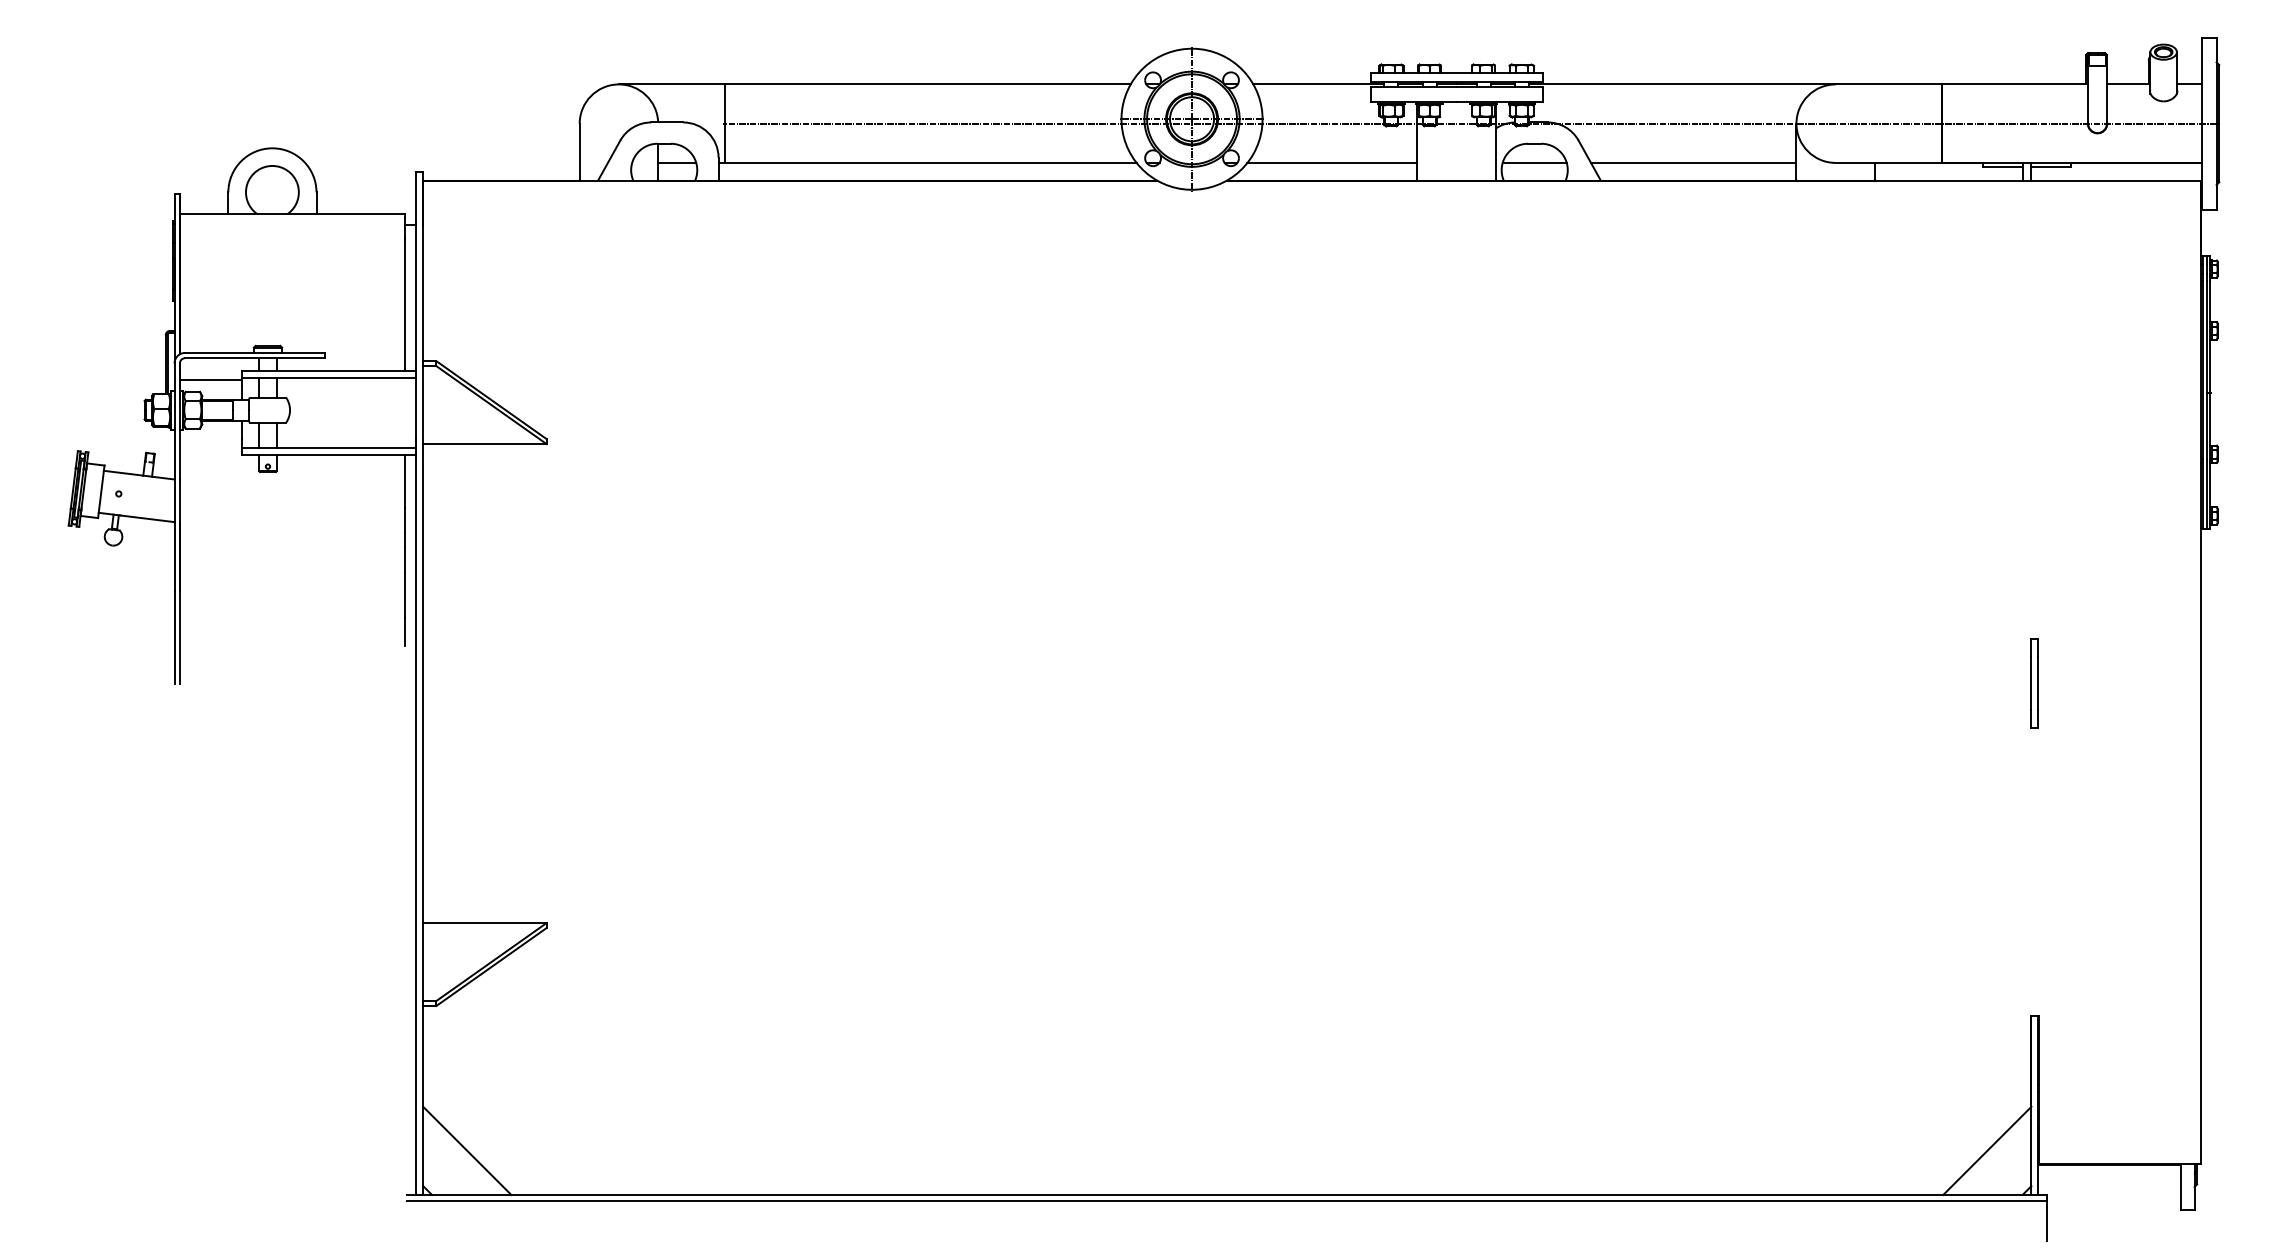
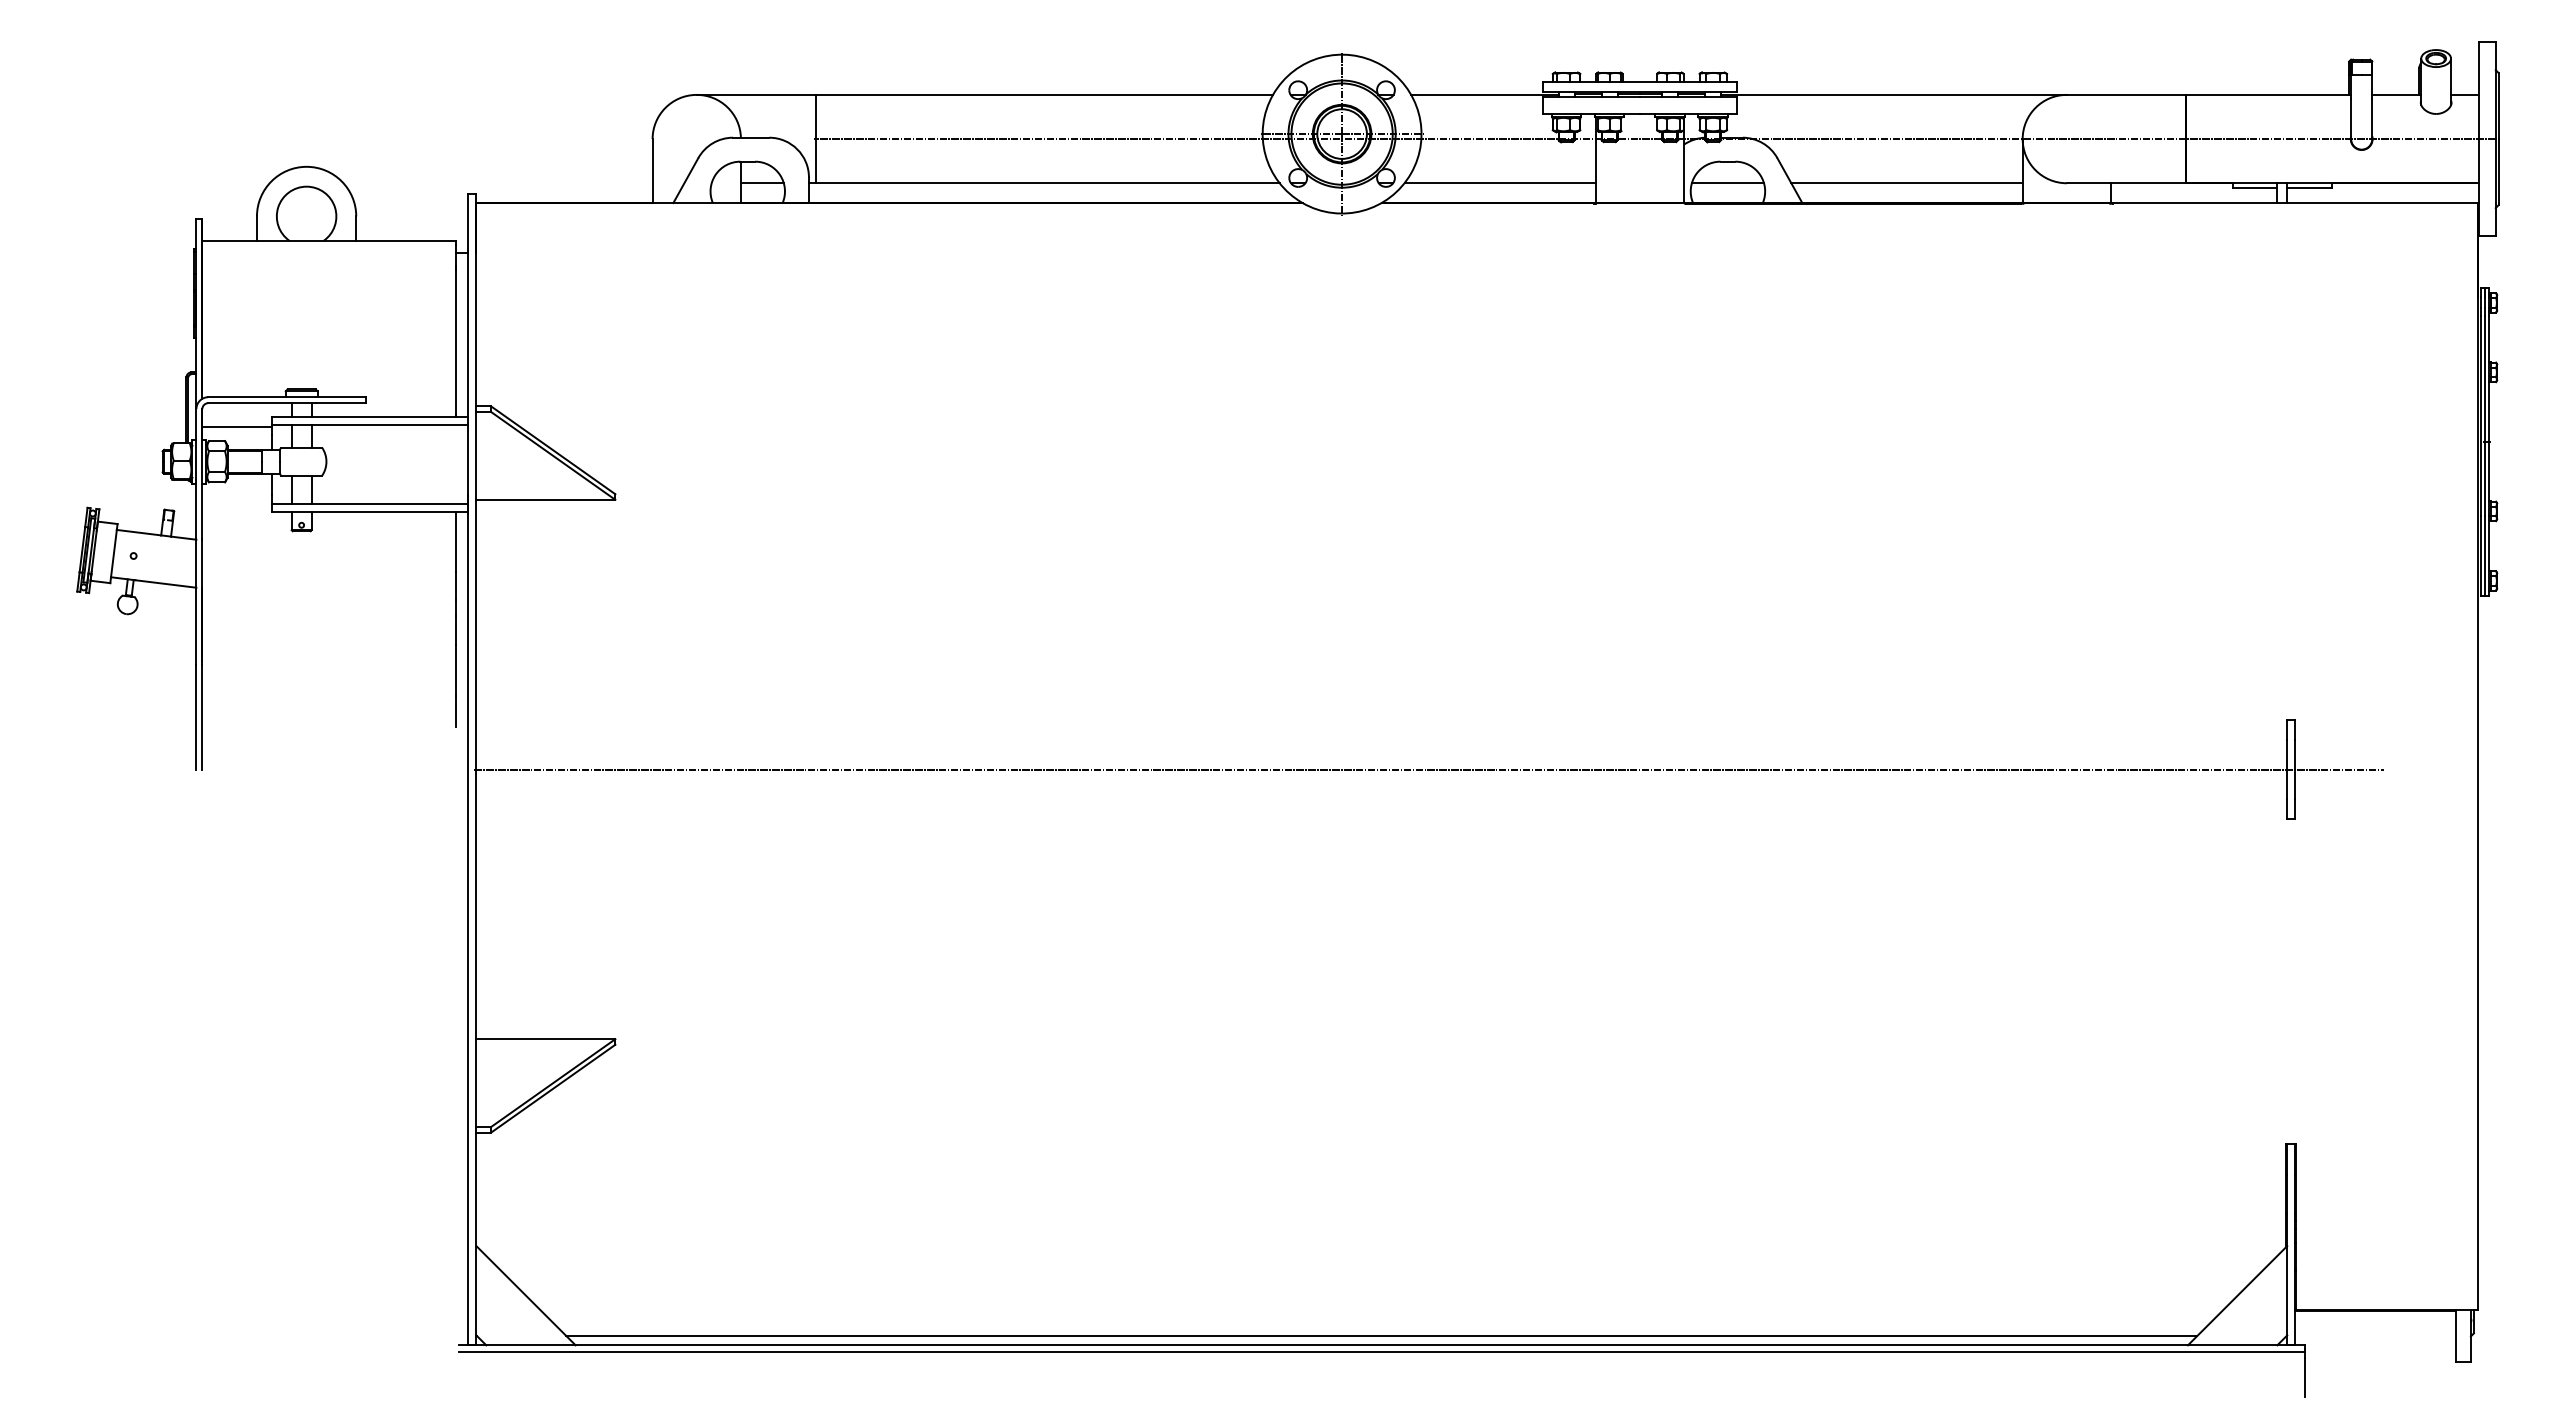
line: (1269, 683) -> (1429, 769), added
line: (1227, 1186) -> (1381, 1335), added

